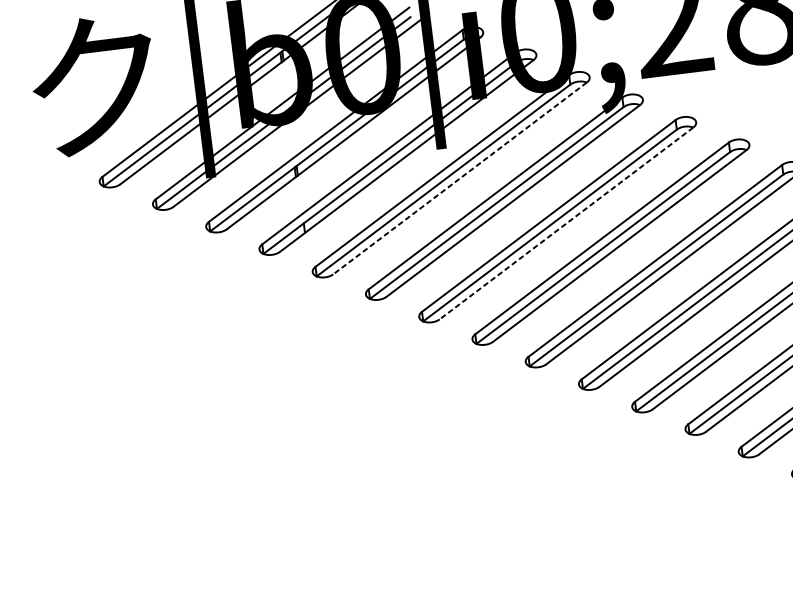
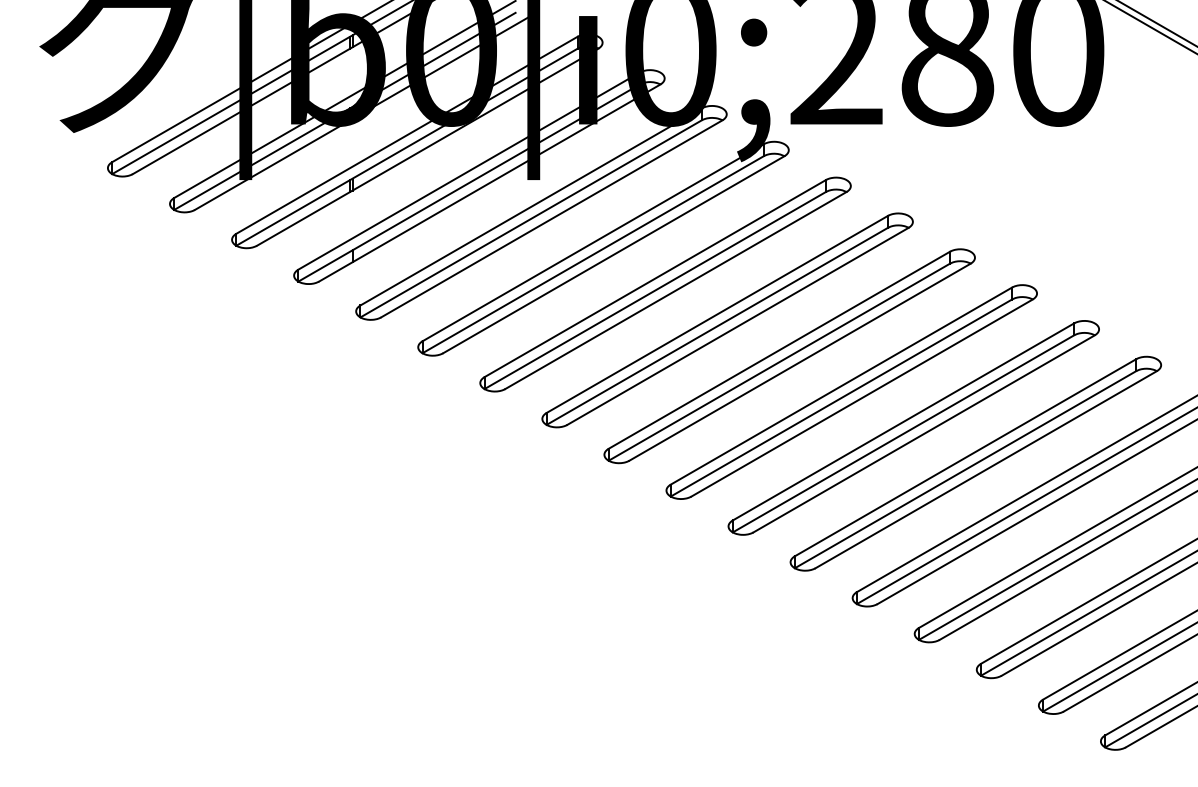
line: (459, 178) -> (551, 219), dashed -> solid
line: (566, 223) -> (675, 290), dashed -> solid

